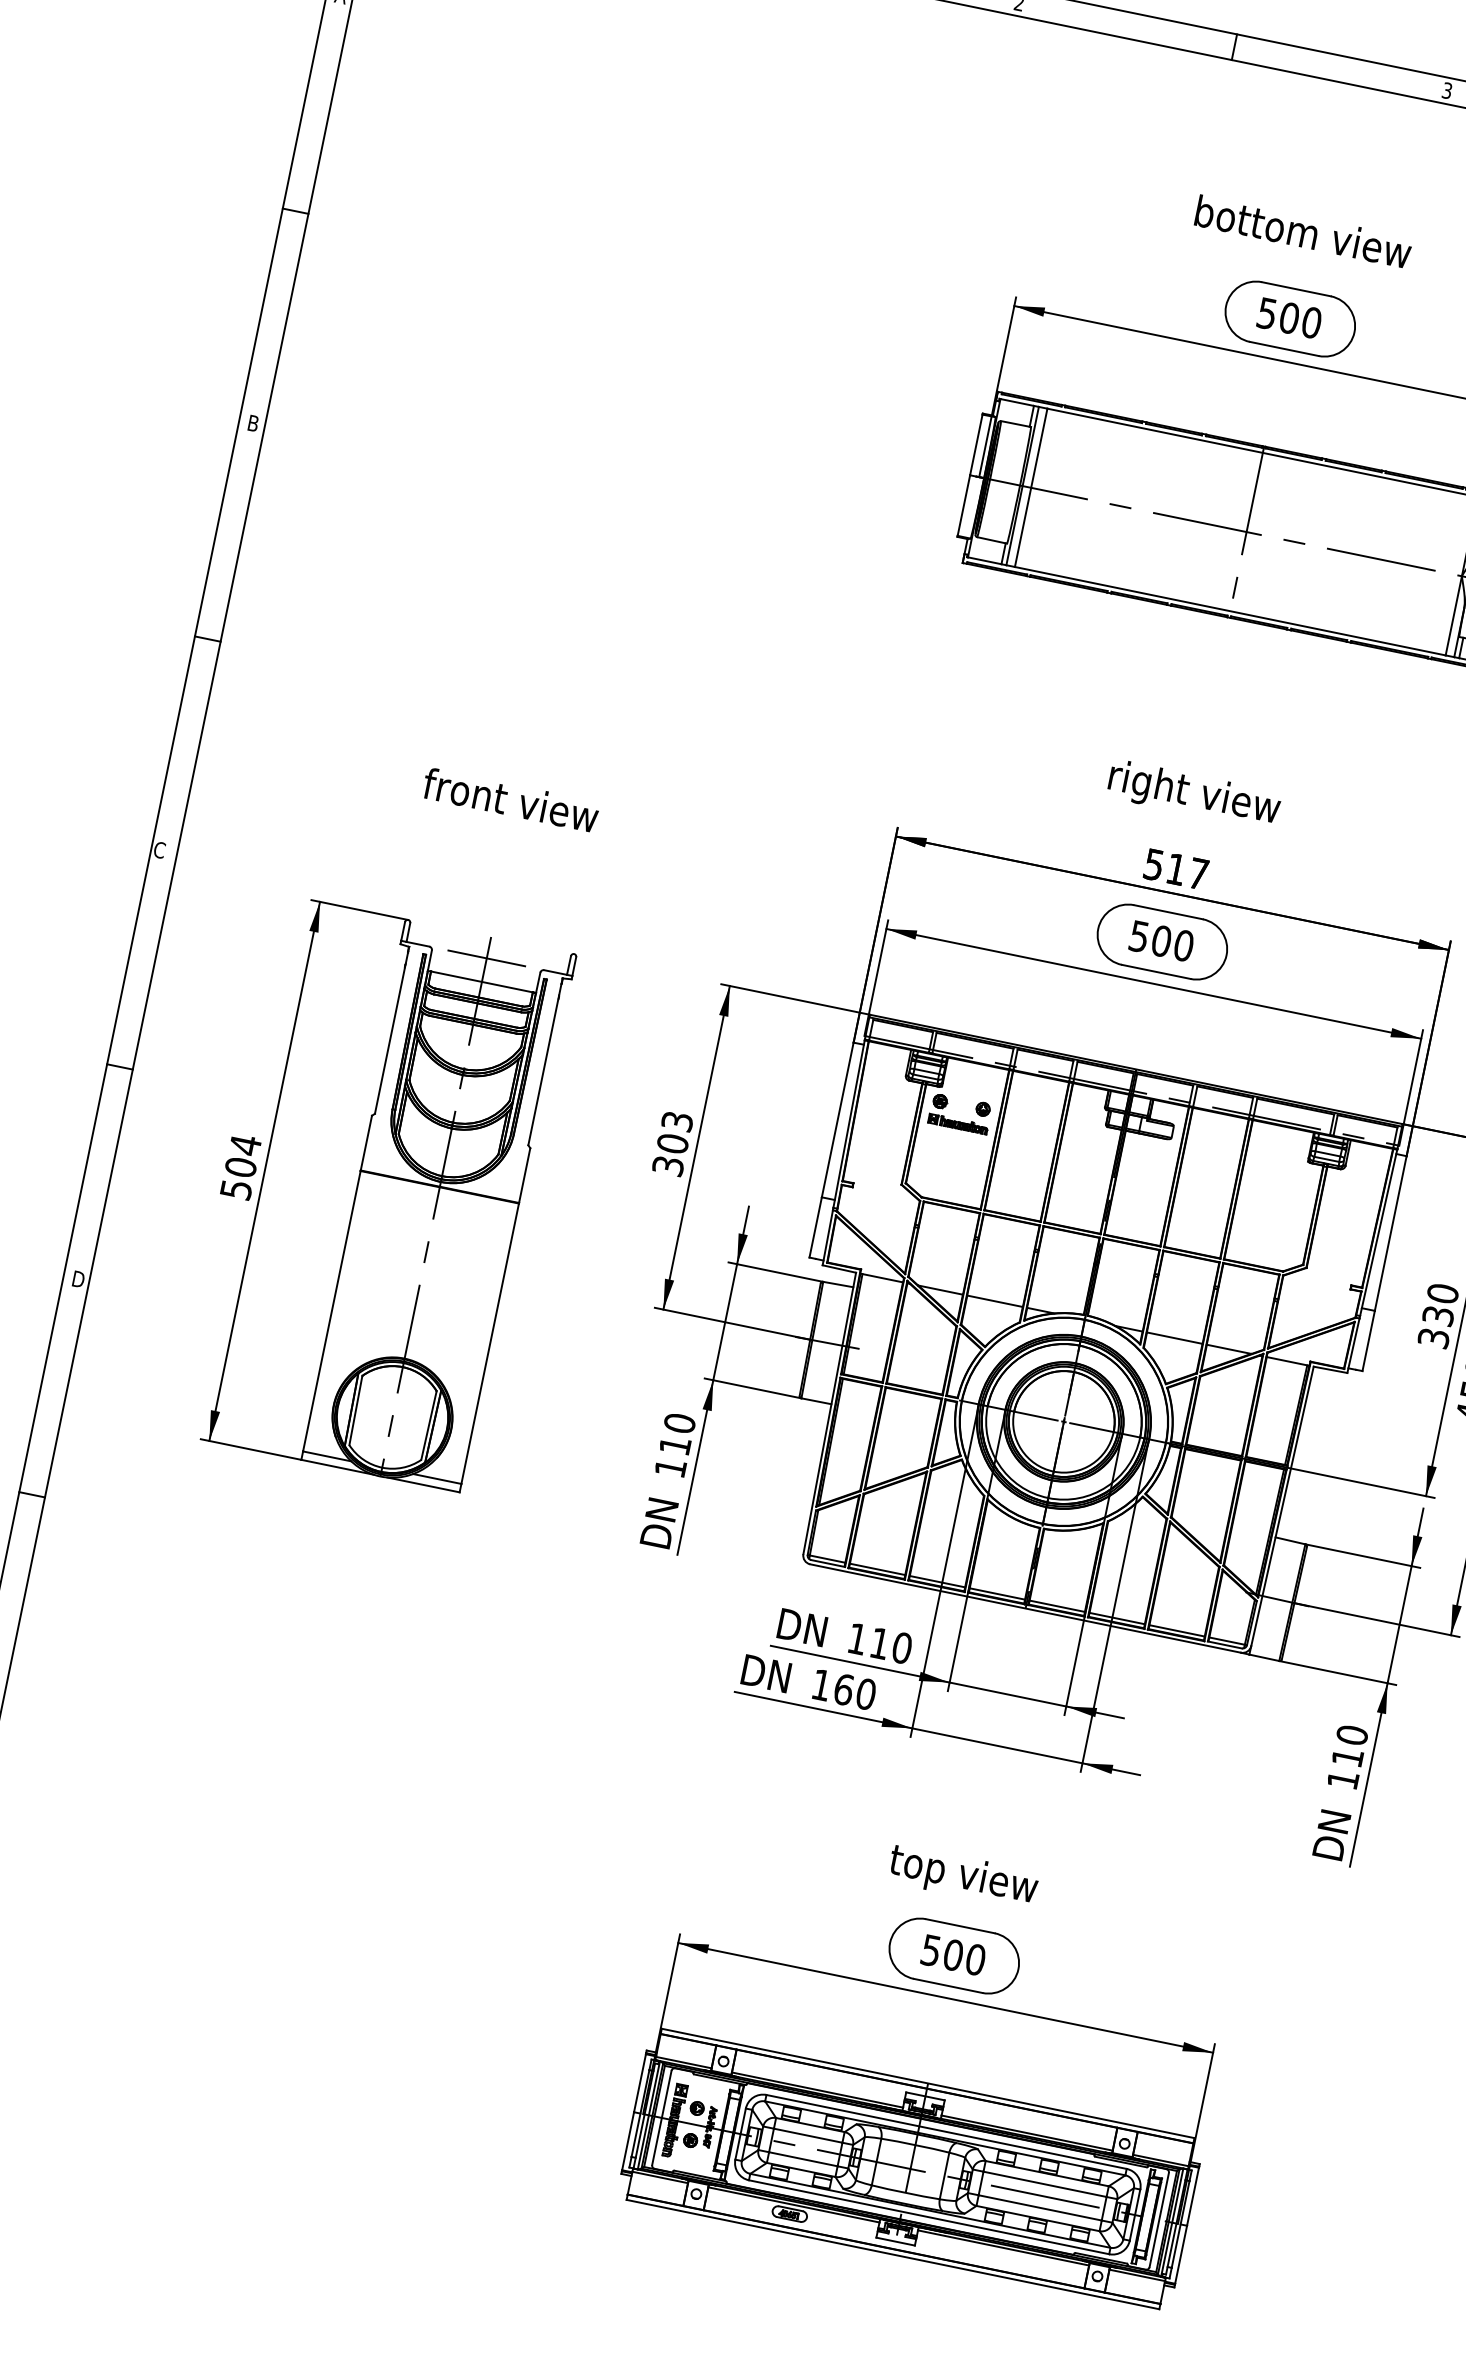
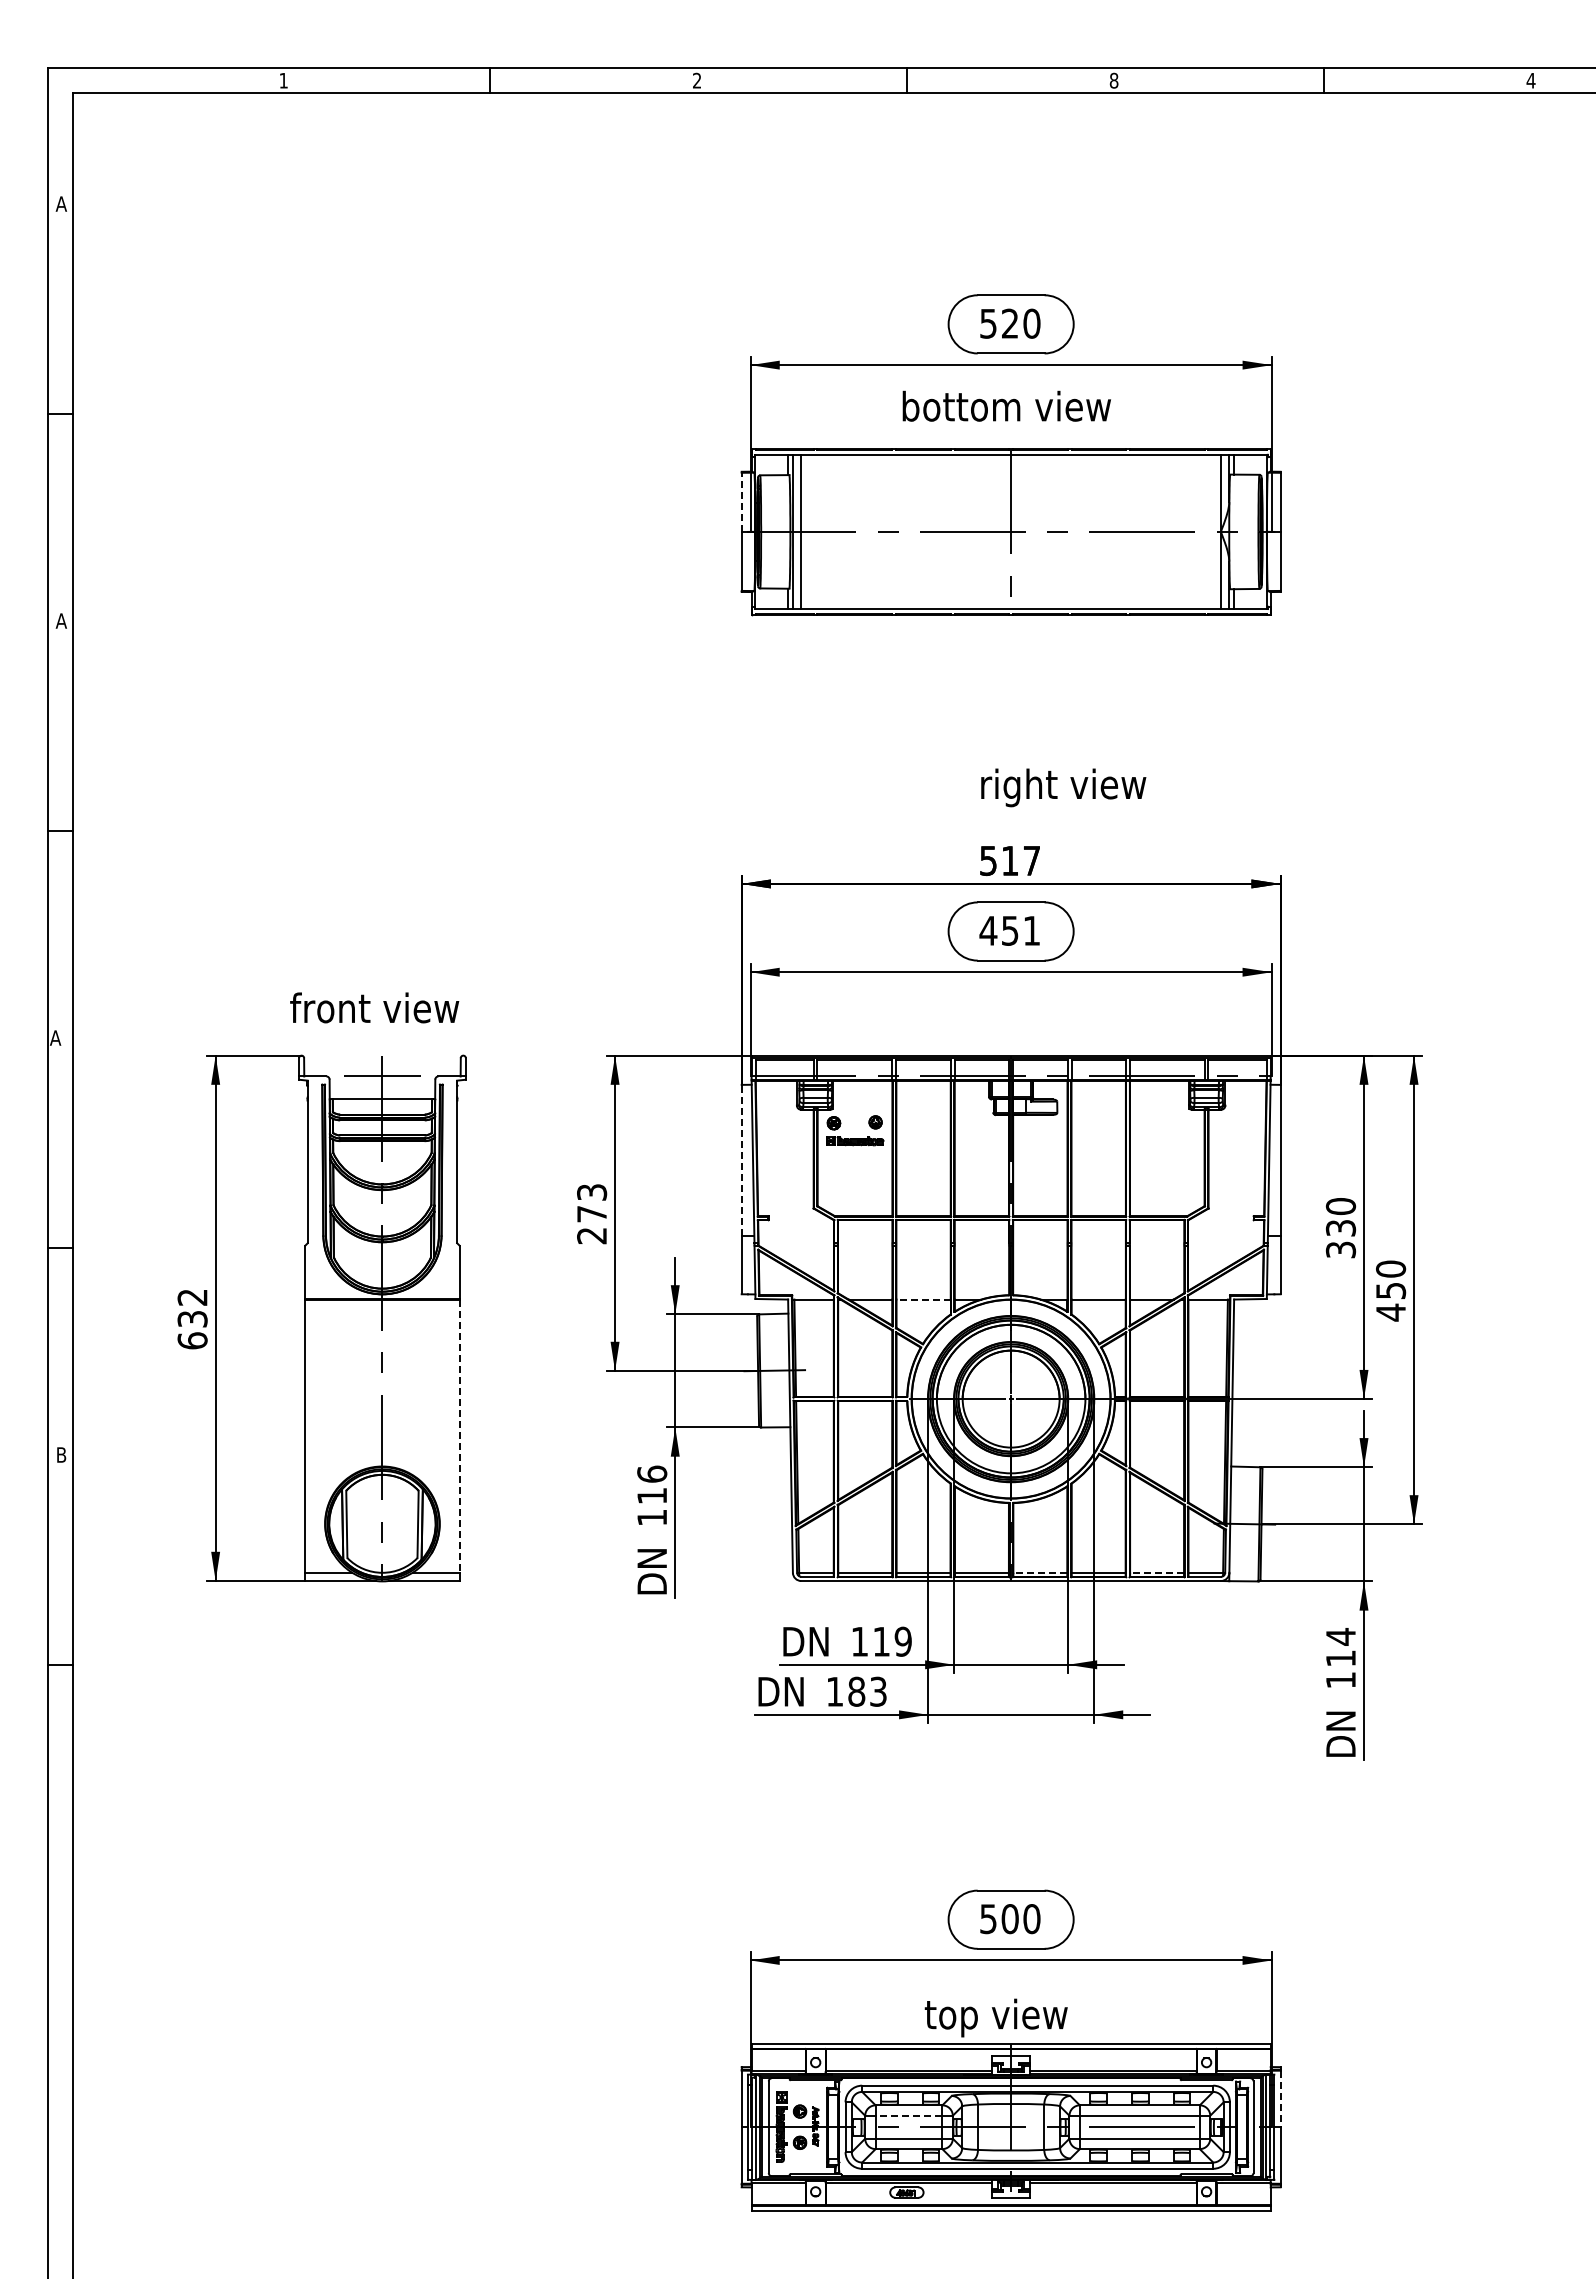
text: (1446, 90) -> (1113, 80), 3 -> 8
text: (1303, 231) -> (1006, 405), moved
text: (1288, 317) -> (1009, 323), 500 -> 520
text: (252, 422) -> (60, 620), B -> A
line: (976, 445) -> (741, 502), solid -> dashed
text: (1194, 794) -> (1063, 787), moved
text: (510, 799) -> (374, 1007), moved
text: (159, 849) -> (55, 1037), C -> A
text: (1160, 940) -> (1009, 930), 500 -> 451
line: (837, 1119) -> (741, 1159), solid -> dashed
text: (671, 1154) -> (592, 1224), 303 -> 273
text: (240, 1166) -> (192, 1318), 504 -> 632
text: (79, 1280) -> (63, 1455), D -> B
line: (994, 1301) -> (923, 1299), solid -> dashed
line: (490, 1344) -> (459, 1436), solid -> dashed
text: (680, 1422) -> (652, 1473), 110 -> 116
line: (1057, 1605) -> (1040, 1572), solid -> dashed
line: (1177, 1630) -> (1157, 1572), solid -> dashed
text: (901, 1647) -> (902, 1641), 110 -> 119
text: (854, 1691) -> (867, 1691), 160 -> 183
text: (1351, 1734) -> (1340, 1636), 110 -> 114
text: (962, 1876) -> (995, 2017), moved
line: (807, 2135) -> (908, 2115), solid -> dashed
line: (1192, 2197) -> (1280, 2099), solid -> dashed

